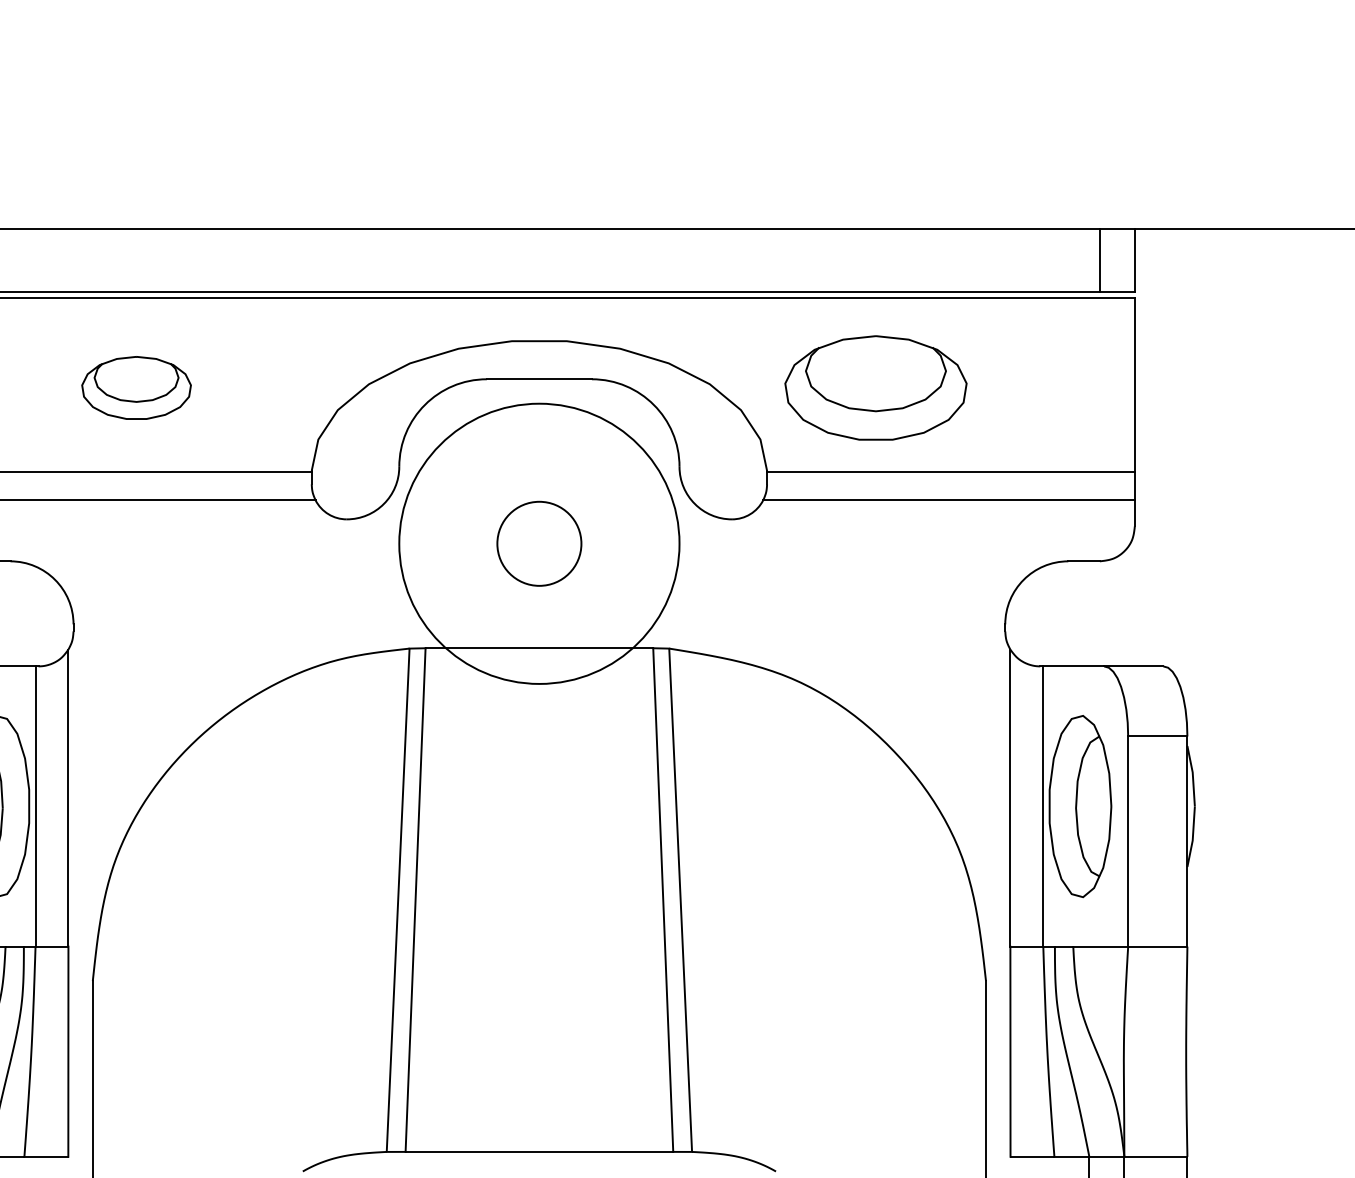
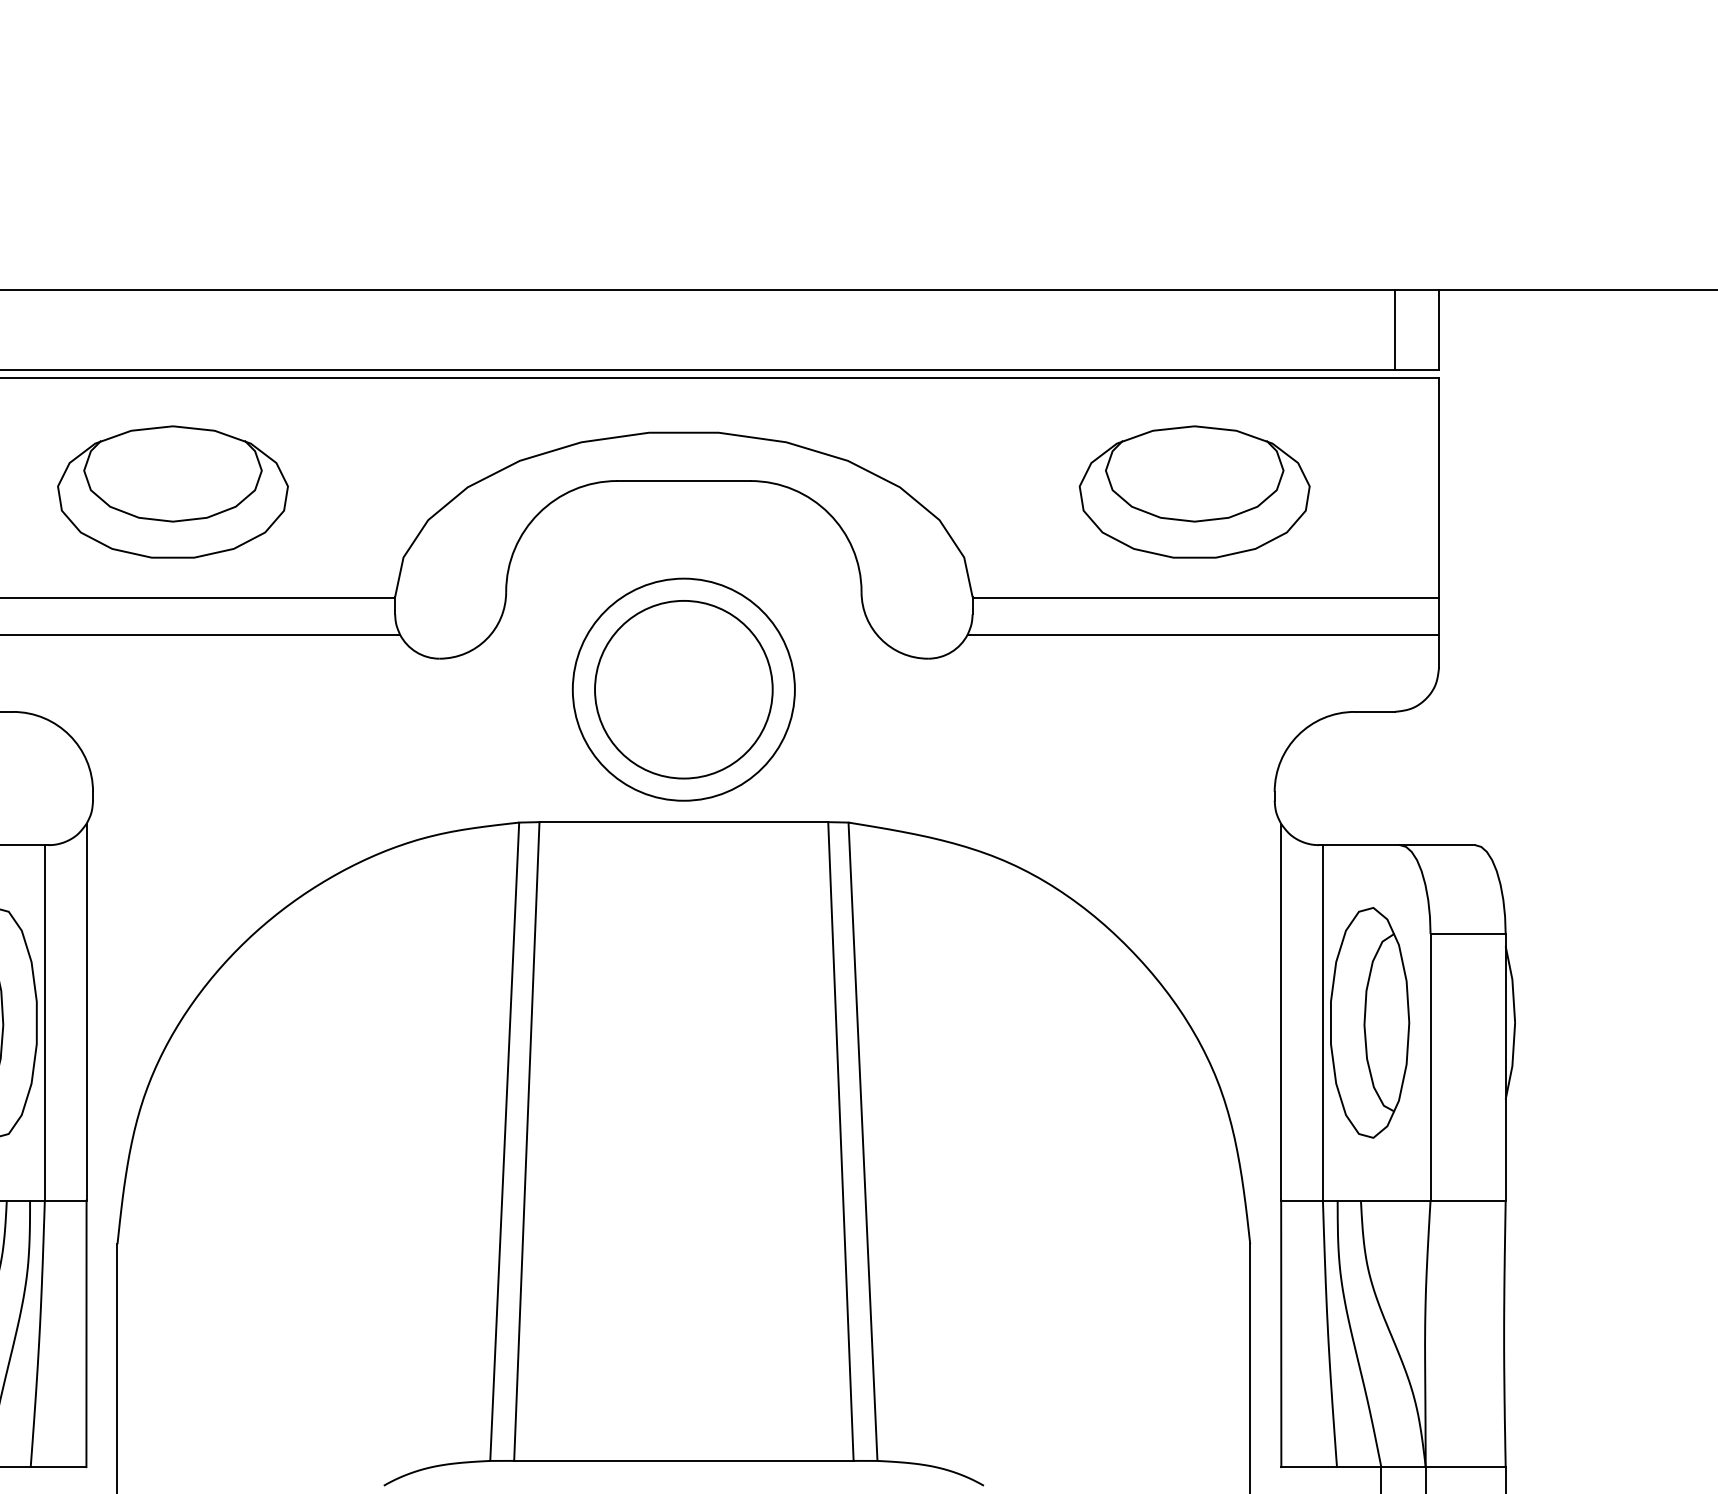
part: (136, 387) -> (172, 491), size x1.67
part: (875, 387) -> (1194, 491), moved
circle: (539, 543) -> (683, 689), size x0.62
circle: (539, 543) -> (683, 689), size x1.67

